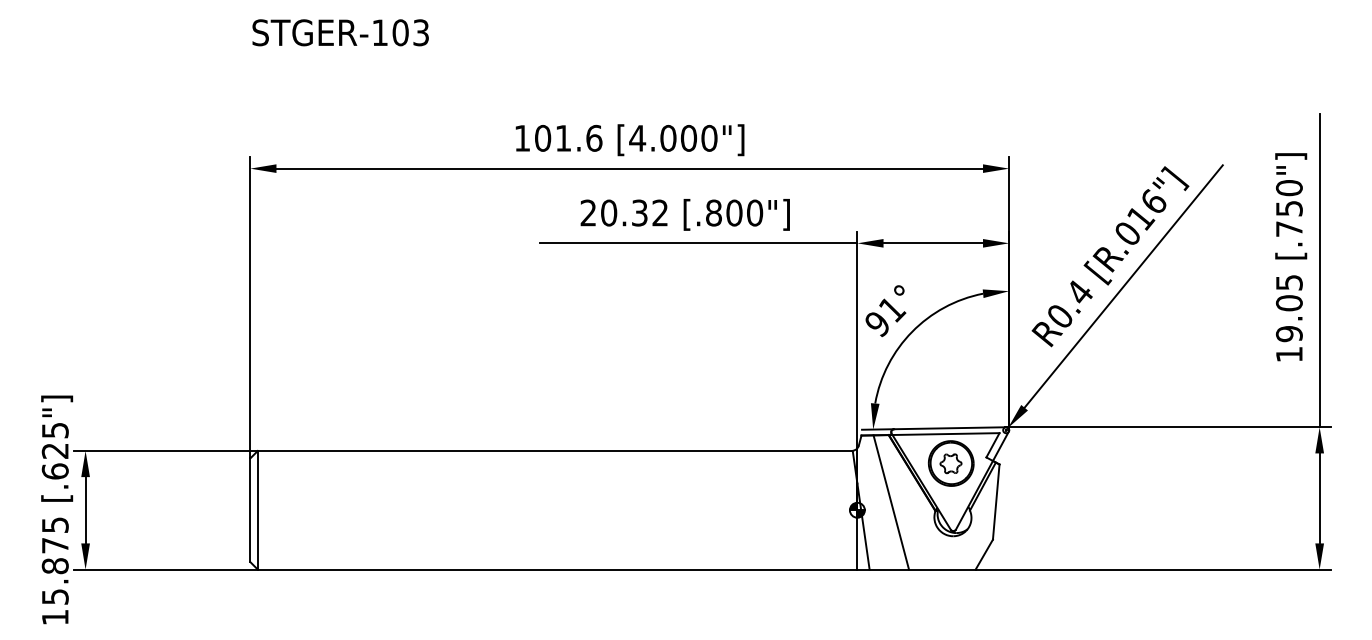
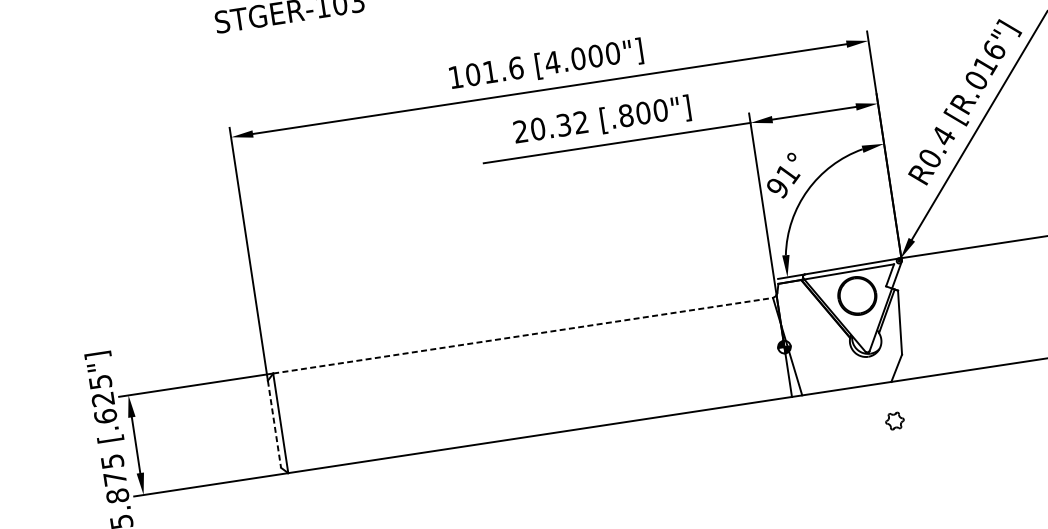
line: (554, 450) -> (522, 335), solid -> dashed
part: (950, 463) -> (894, 420), moved
line: (891, 502) -> (812, 336), removed
line: (250, 510) -> (274, 424), solid -> dashed

